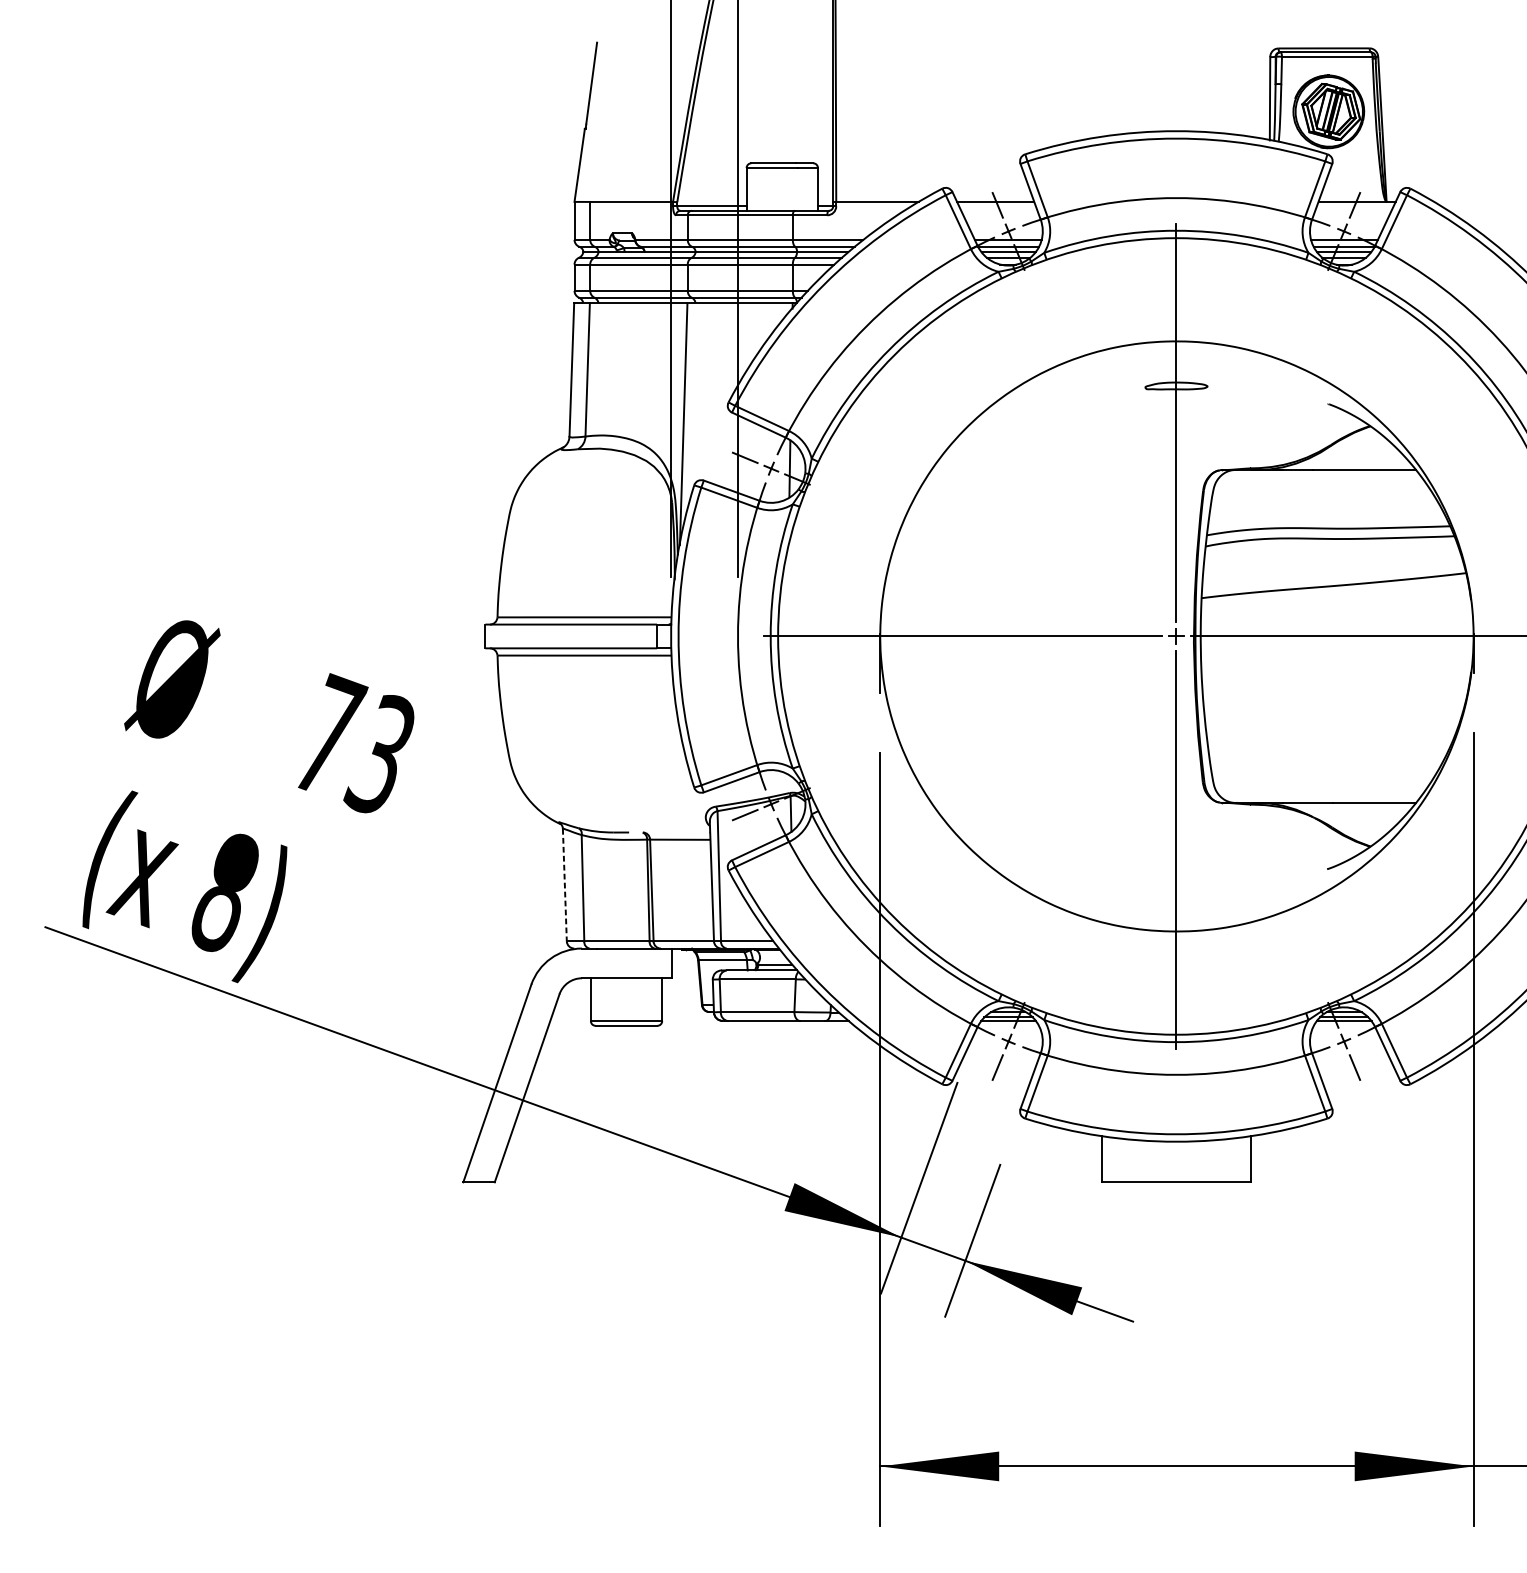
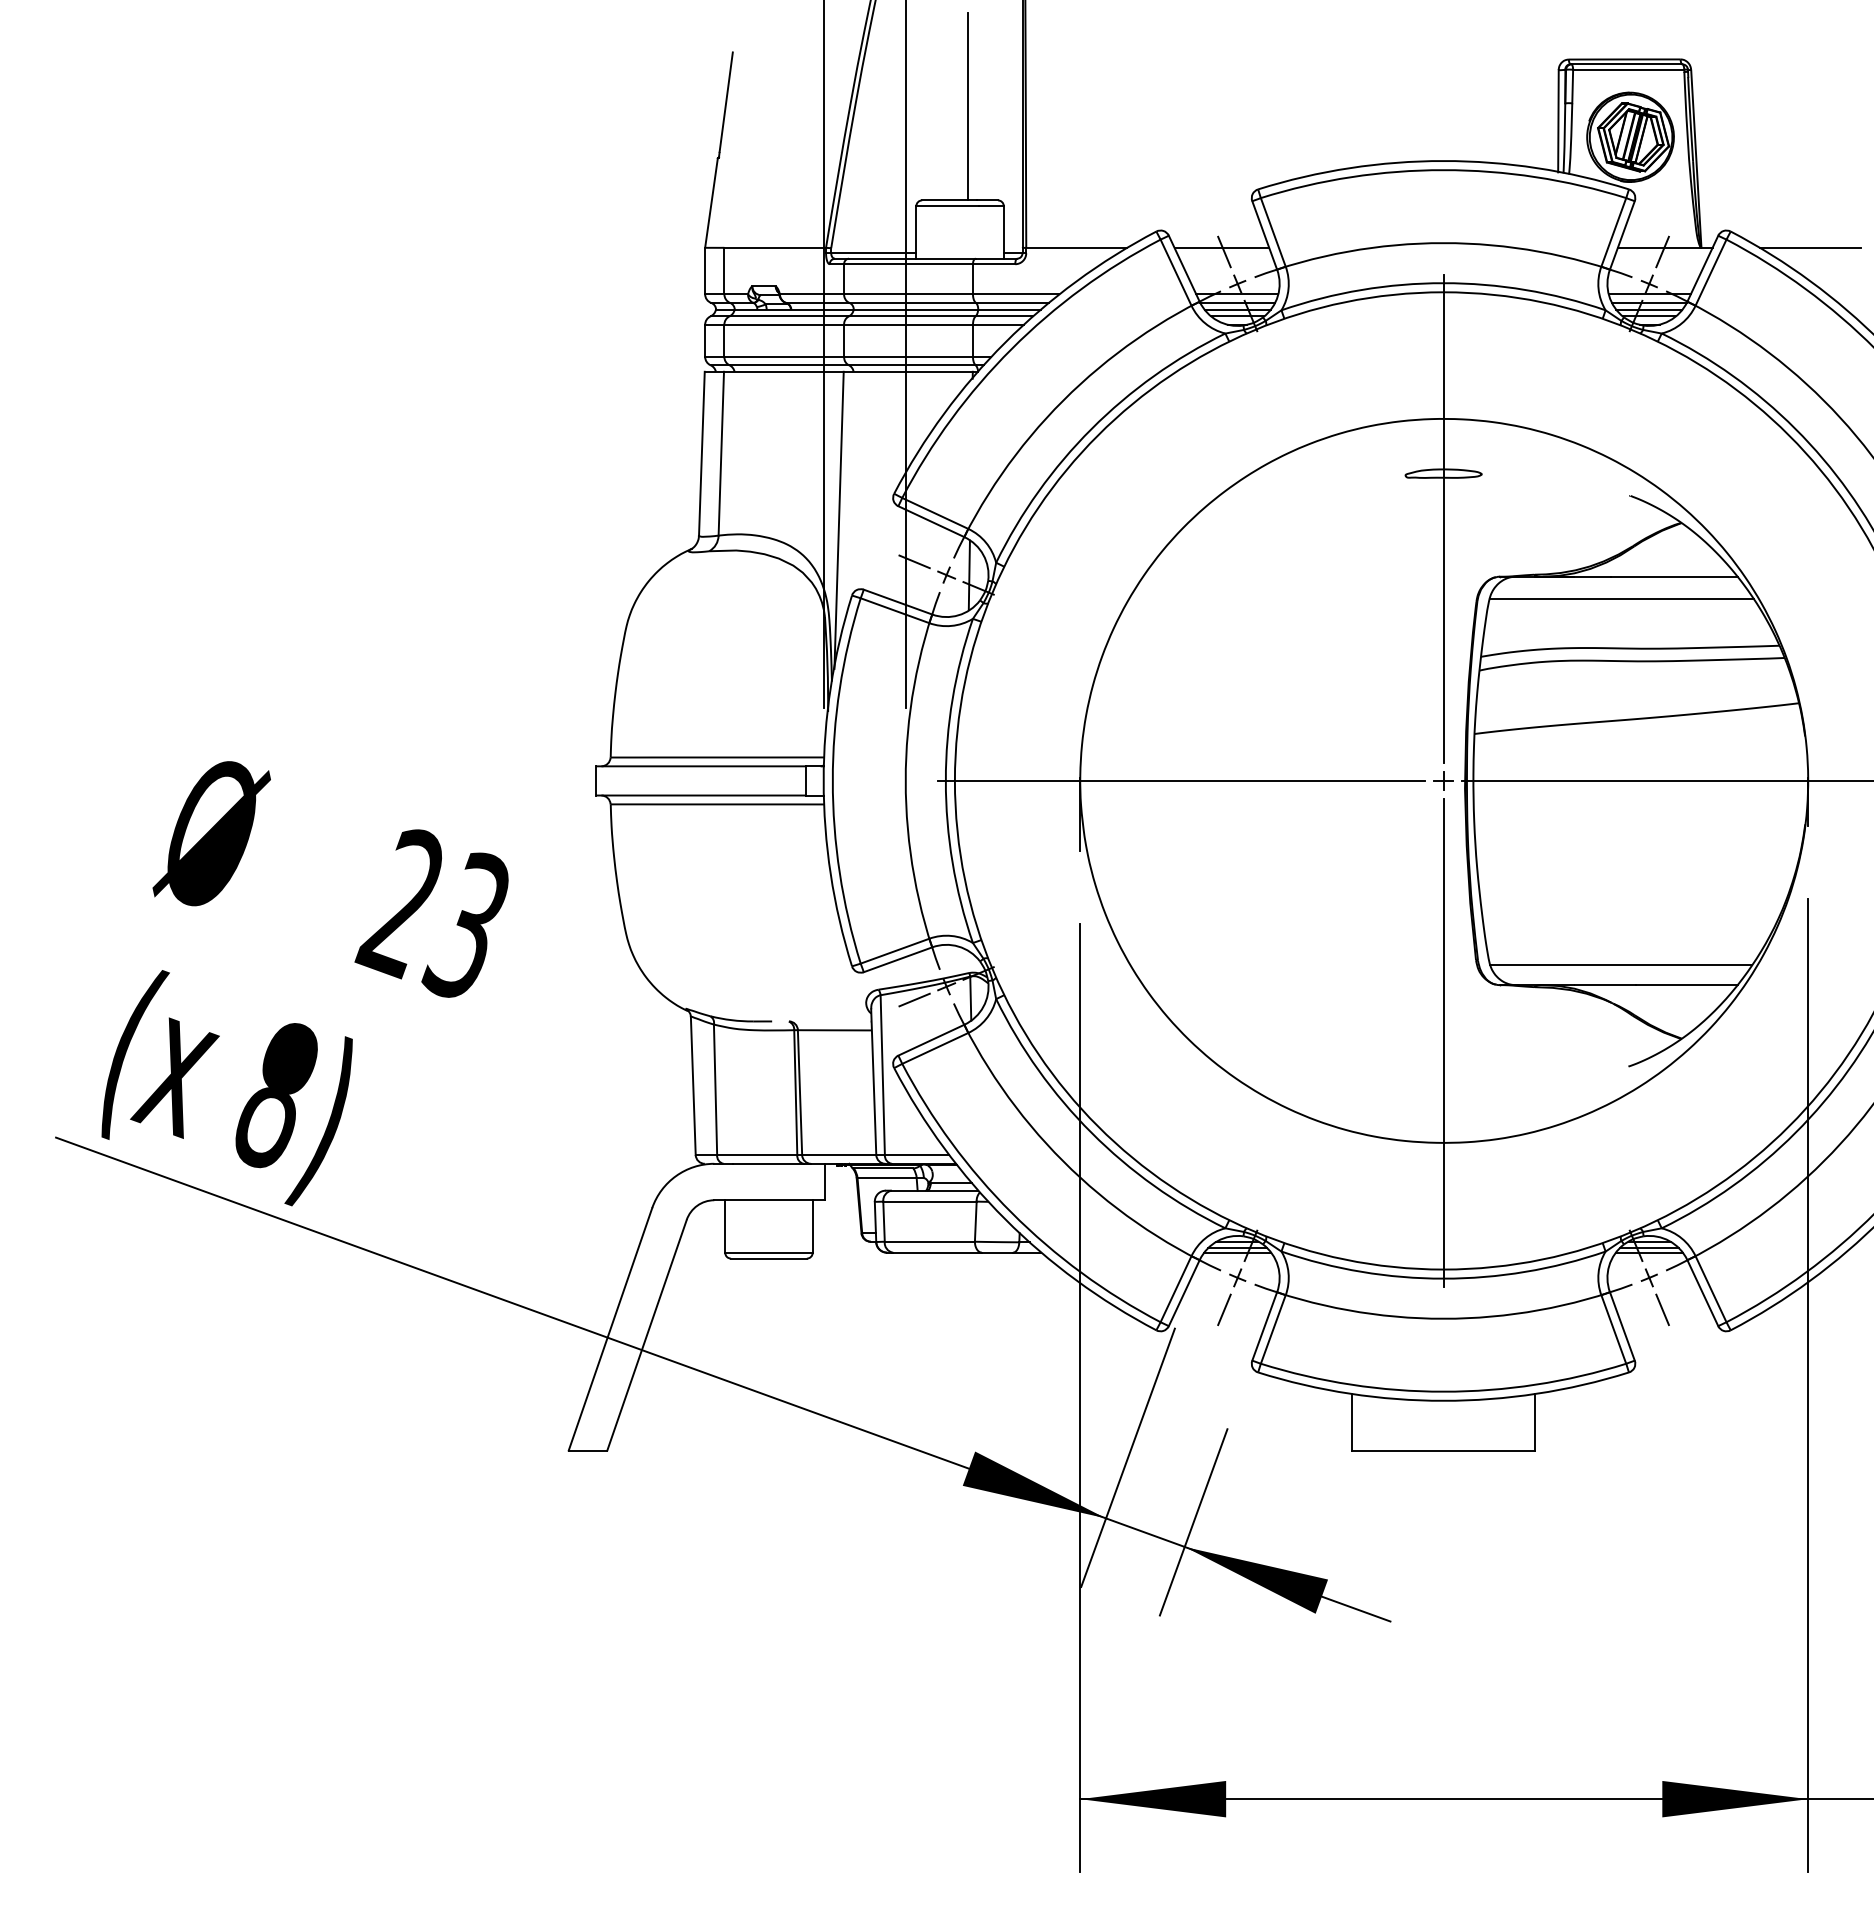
line: (788, 86) -> (967, 106), added
line: (1474, 201) -> (1809, 247), added
line: (1321, 487) -> (1621, 598), added
text: (328, 735) -> (403, 902), 73 -> 23
line: (1321, 786) -> (1621, 965), added
line: (565, 885) -> (693, 1086), dashed -> solid

